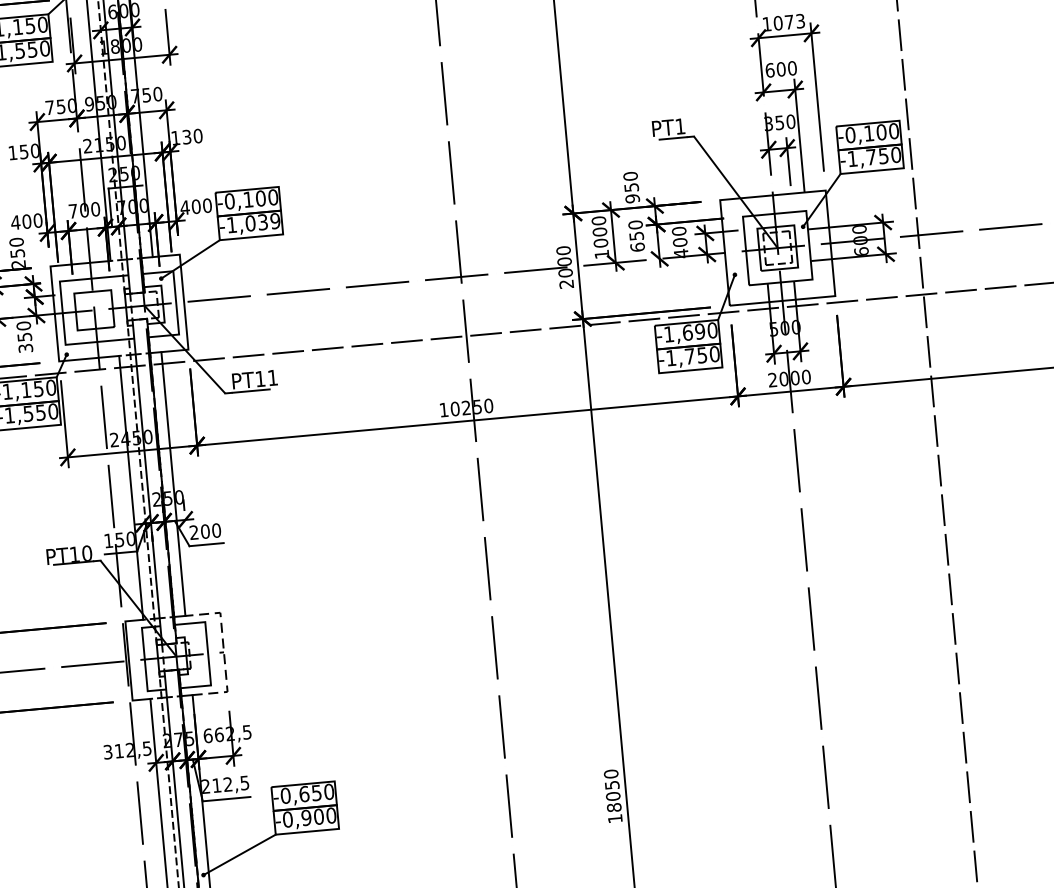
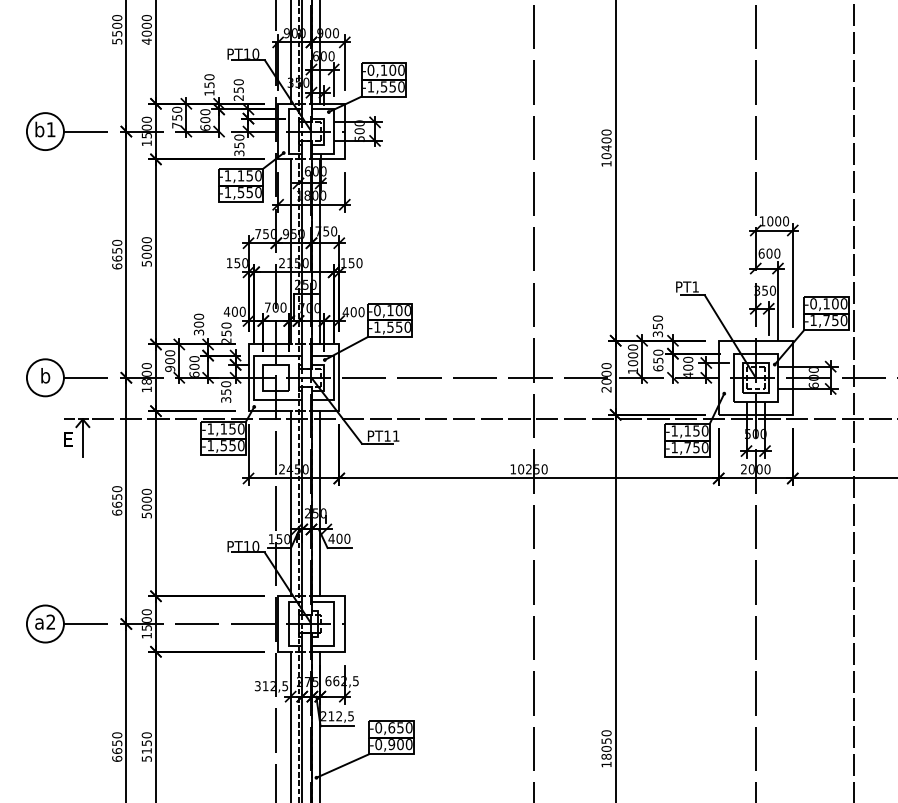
text: (795, 21) -> (782, 221), 1073 -> 1000
text: (186, 136) -> (351, 262), 130 -> 150
text: (632, 199) -> (657, 334), 950 -> 350
text: (261, 221) -> (398, 326), -1,039 -> -1,550
text: (693, 331) -> (691, 430), -1,690 -> -1,150
text: (193, 532) -> (331, 538), 200 -> 400
line: (223, 653) -> (344, 624), dashed -> solid

